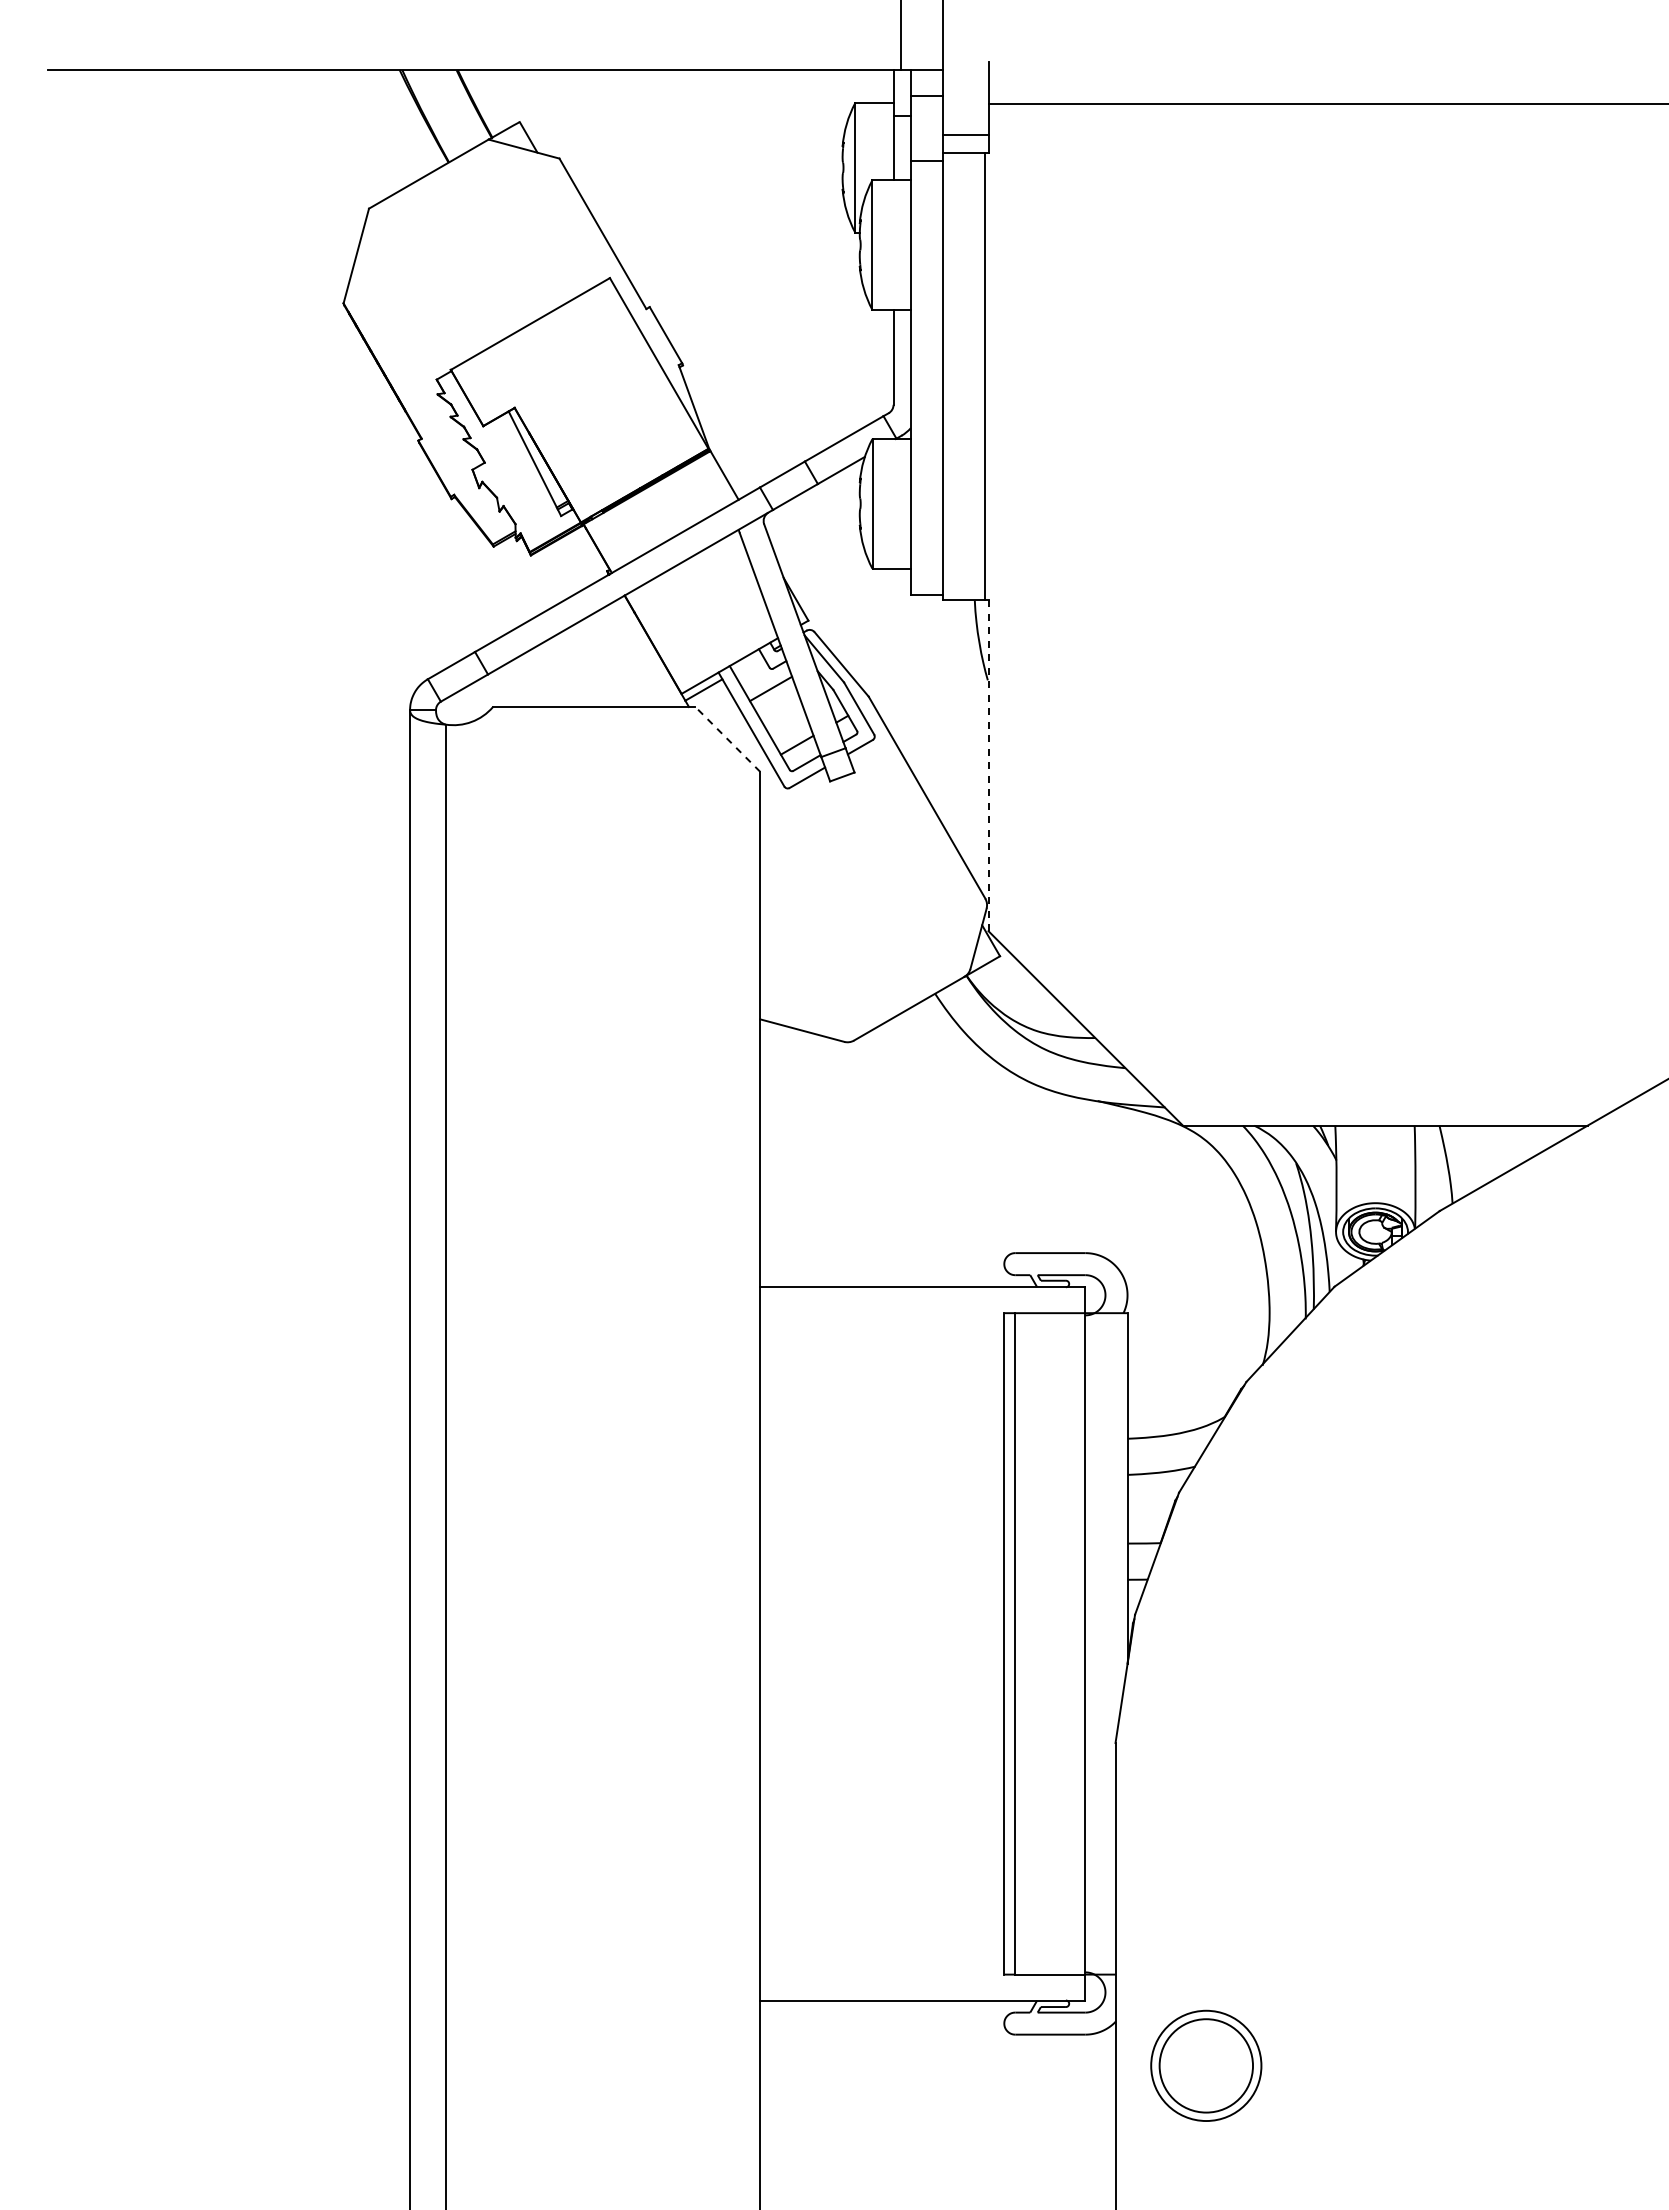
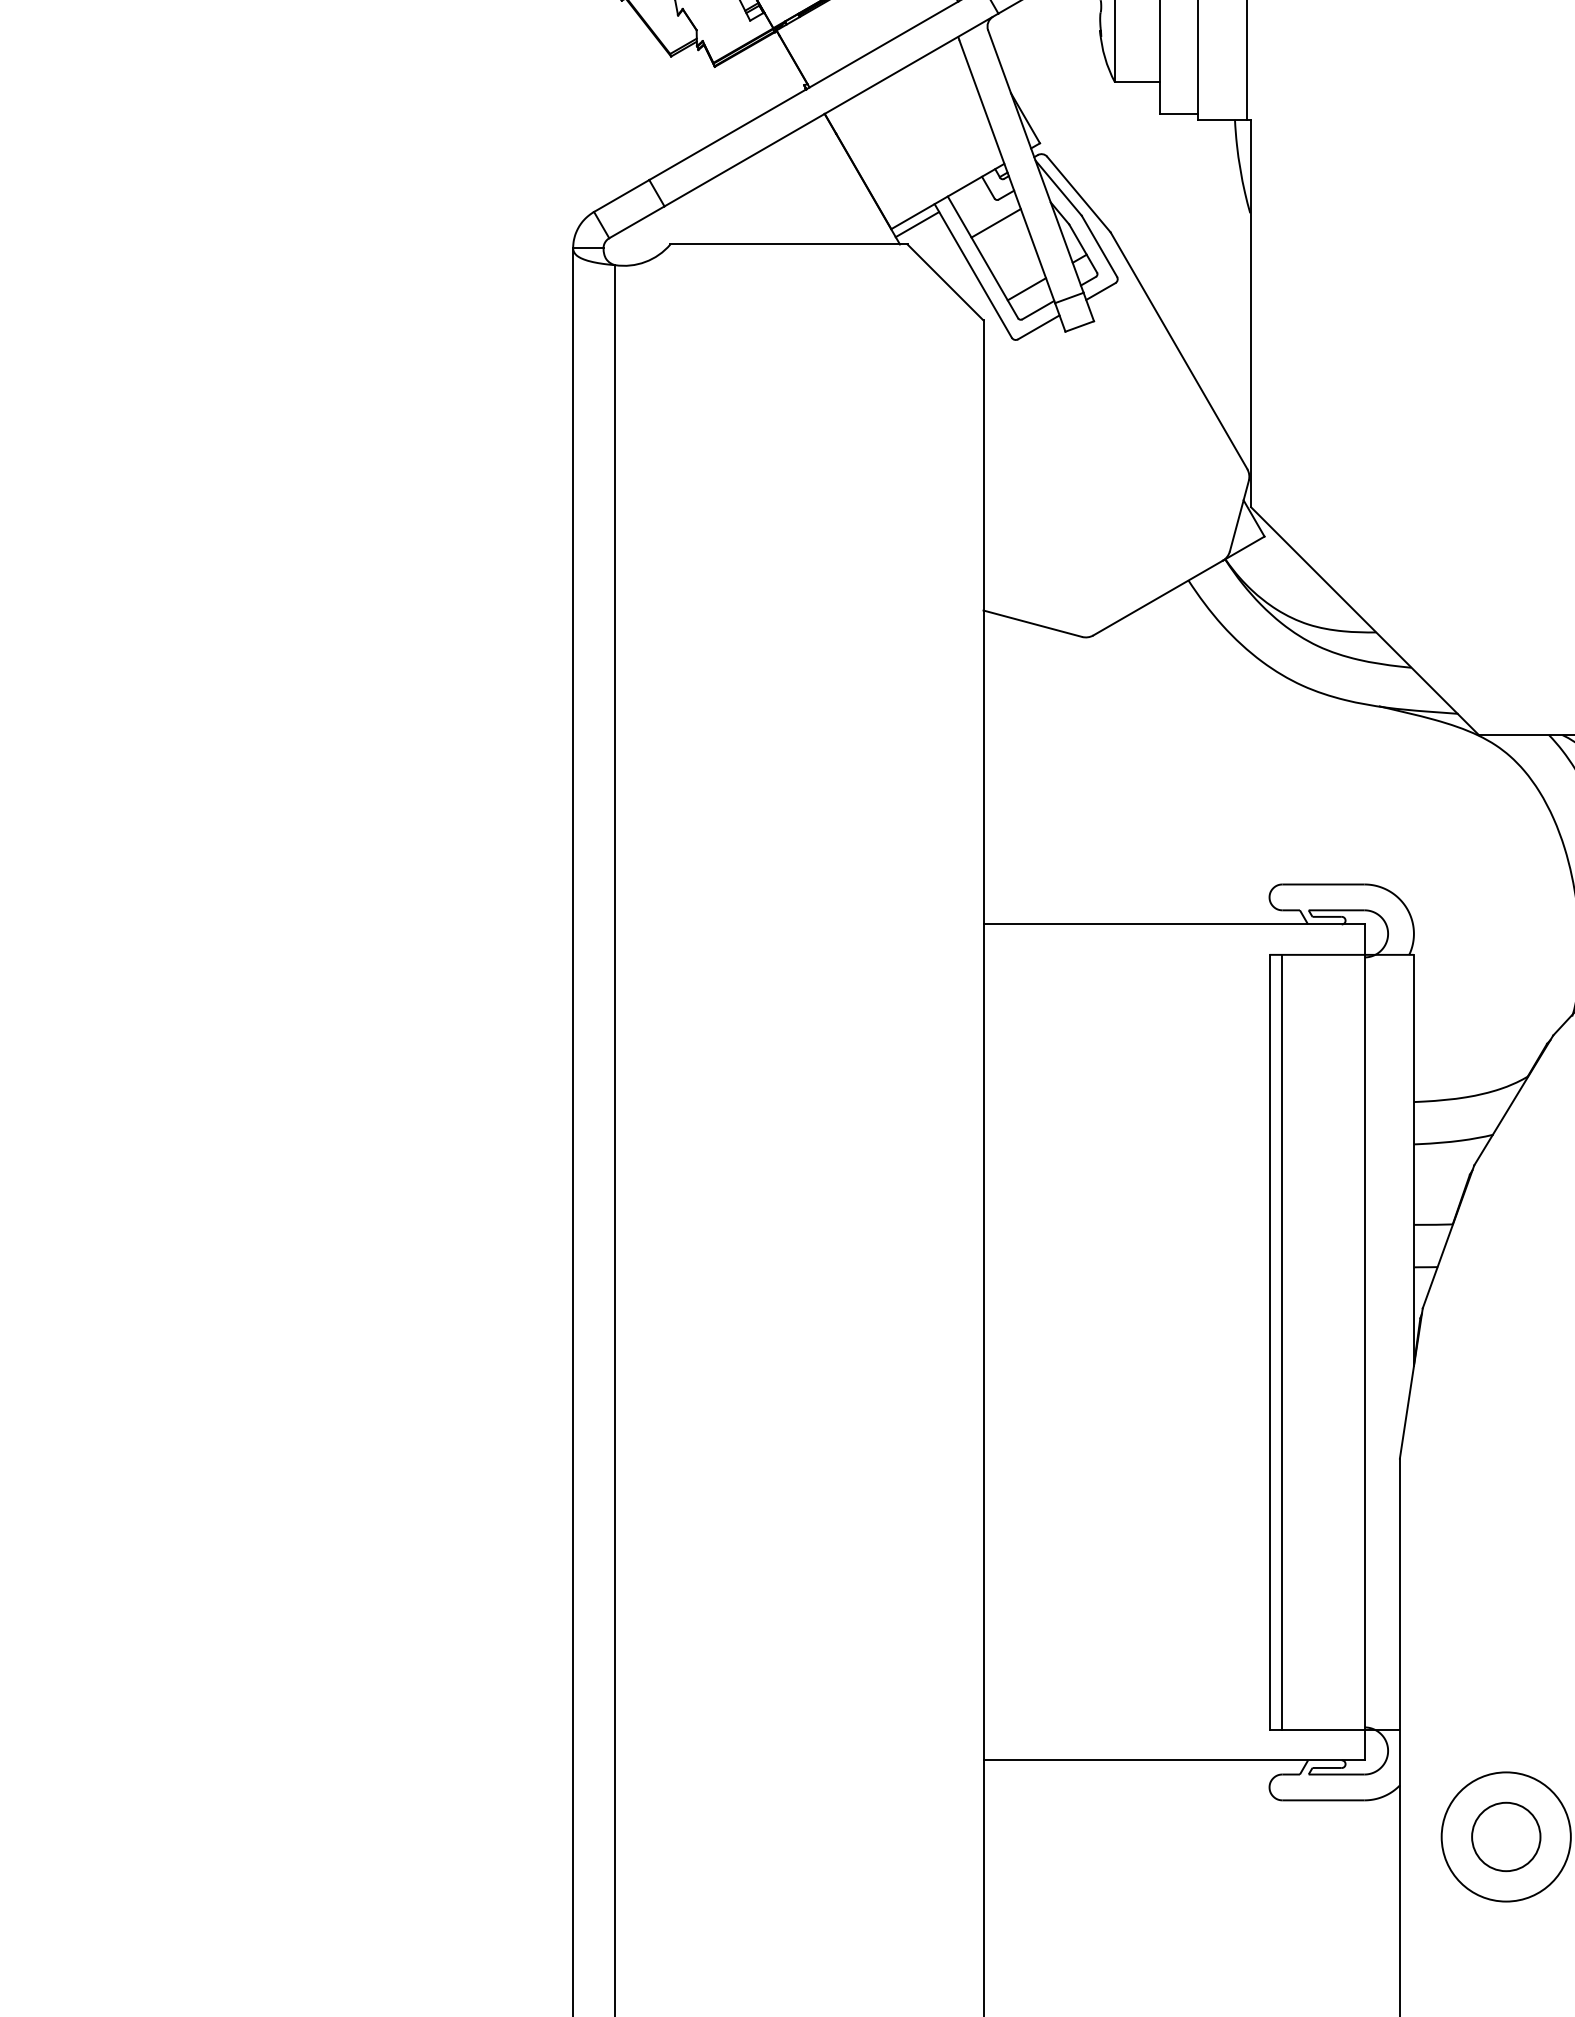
line: (727, 739) -> (945, 282), dashed -> solid
line: (988, 766) -> (1251, 314), dashed -> solid
circle: (1206, 2065) -> (1506, 1836), size x0.62

